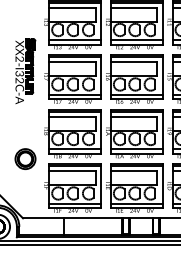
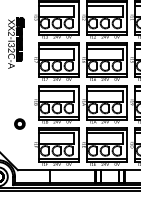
part: (25, 71) -> (15, 43), moved
part: (25, 158) -> (19, 123), size x0.62

